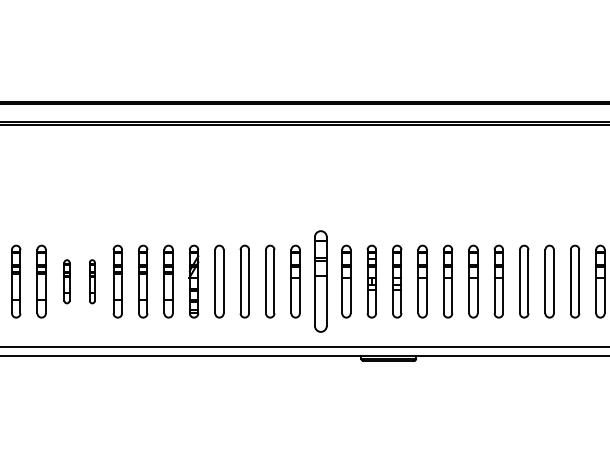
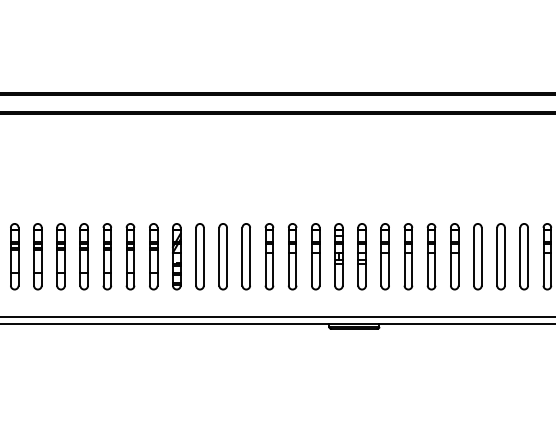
part: (66, 281) -> (60, 256), size x1.67
part: (91, 281) -> (83, 256), size x1.67
part: (320, 281) -> (292, 256), size x0.71

